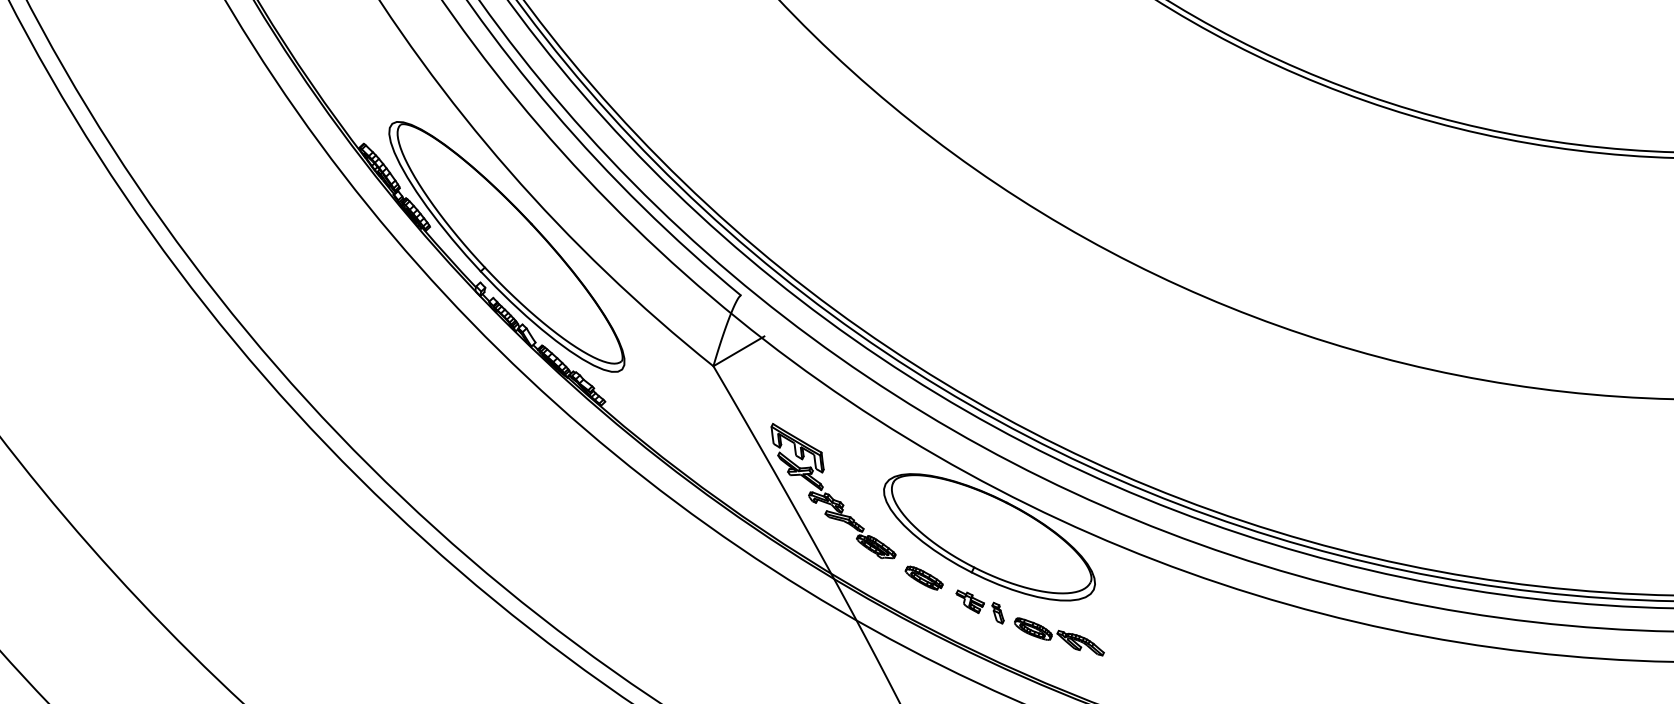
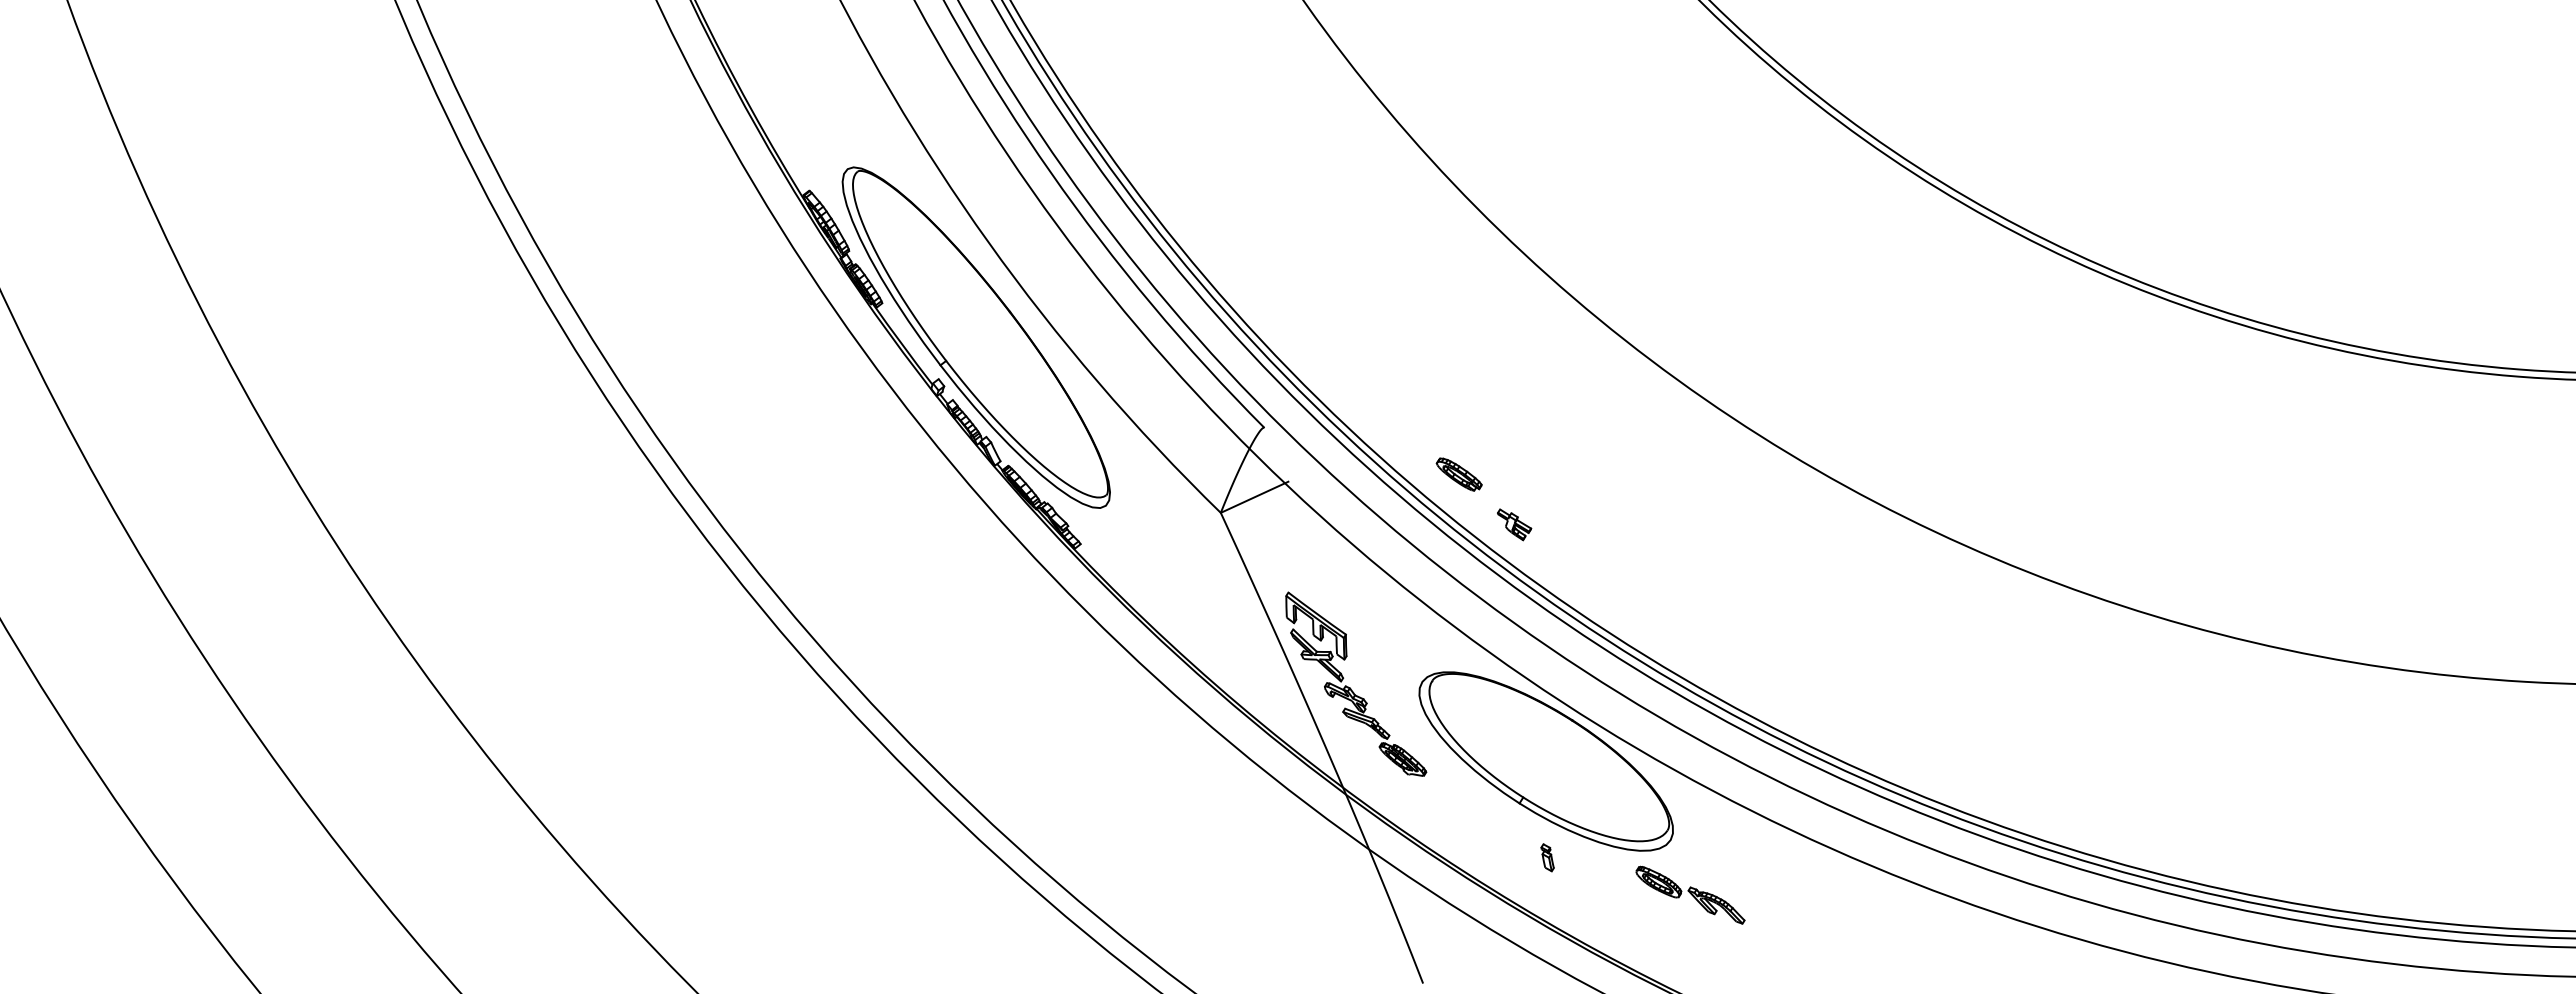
part: (923, 578) -> (1458, 474), moved
part: (970, 601) -> (1514, 524), moved
part: (1059, 636) -> (1690, 894), moved

